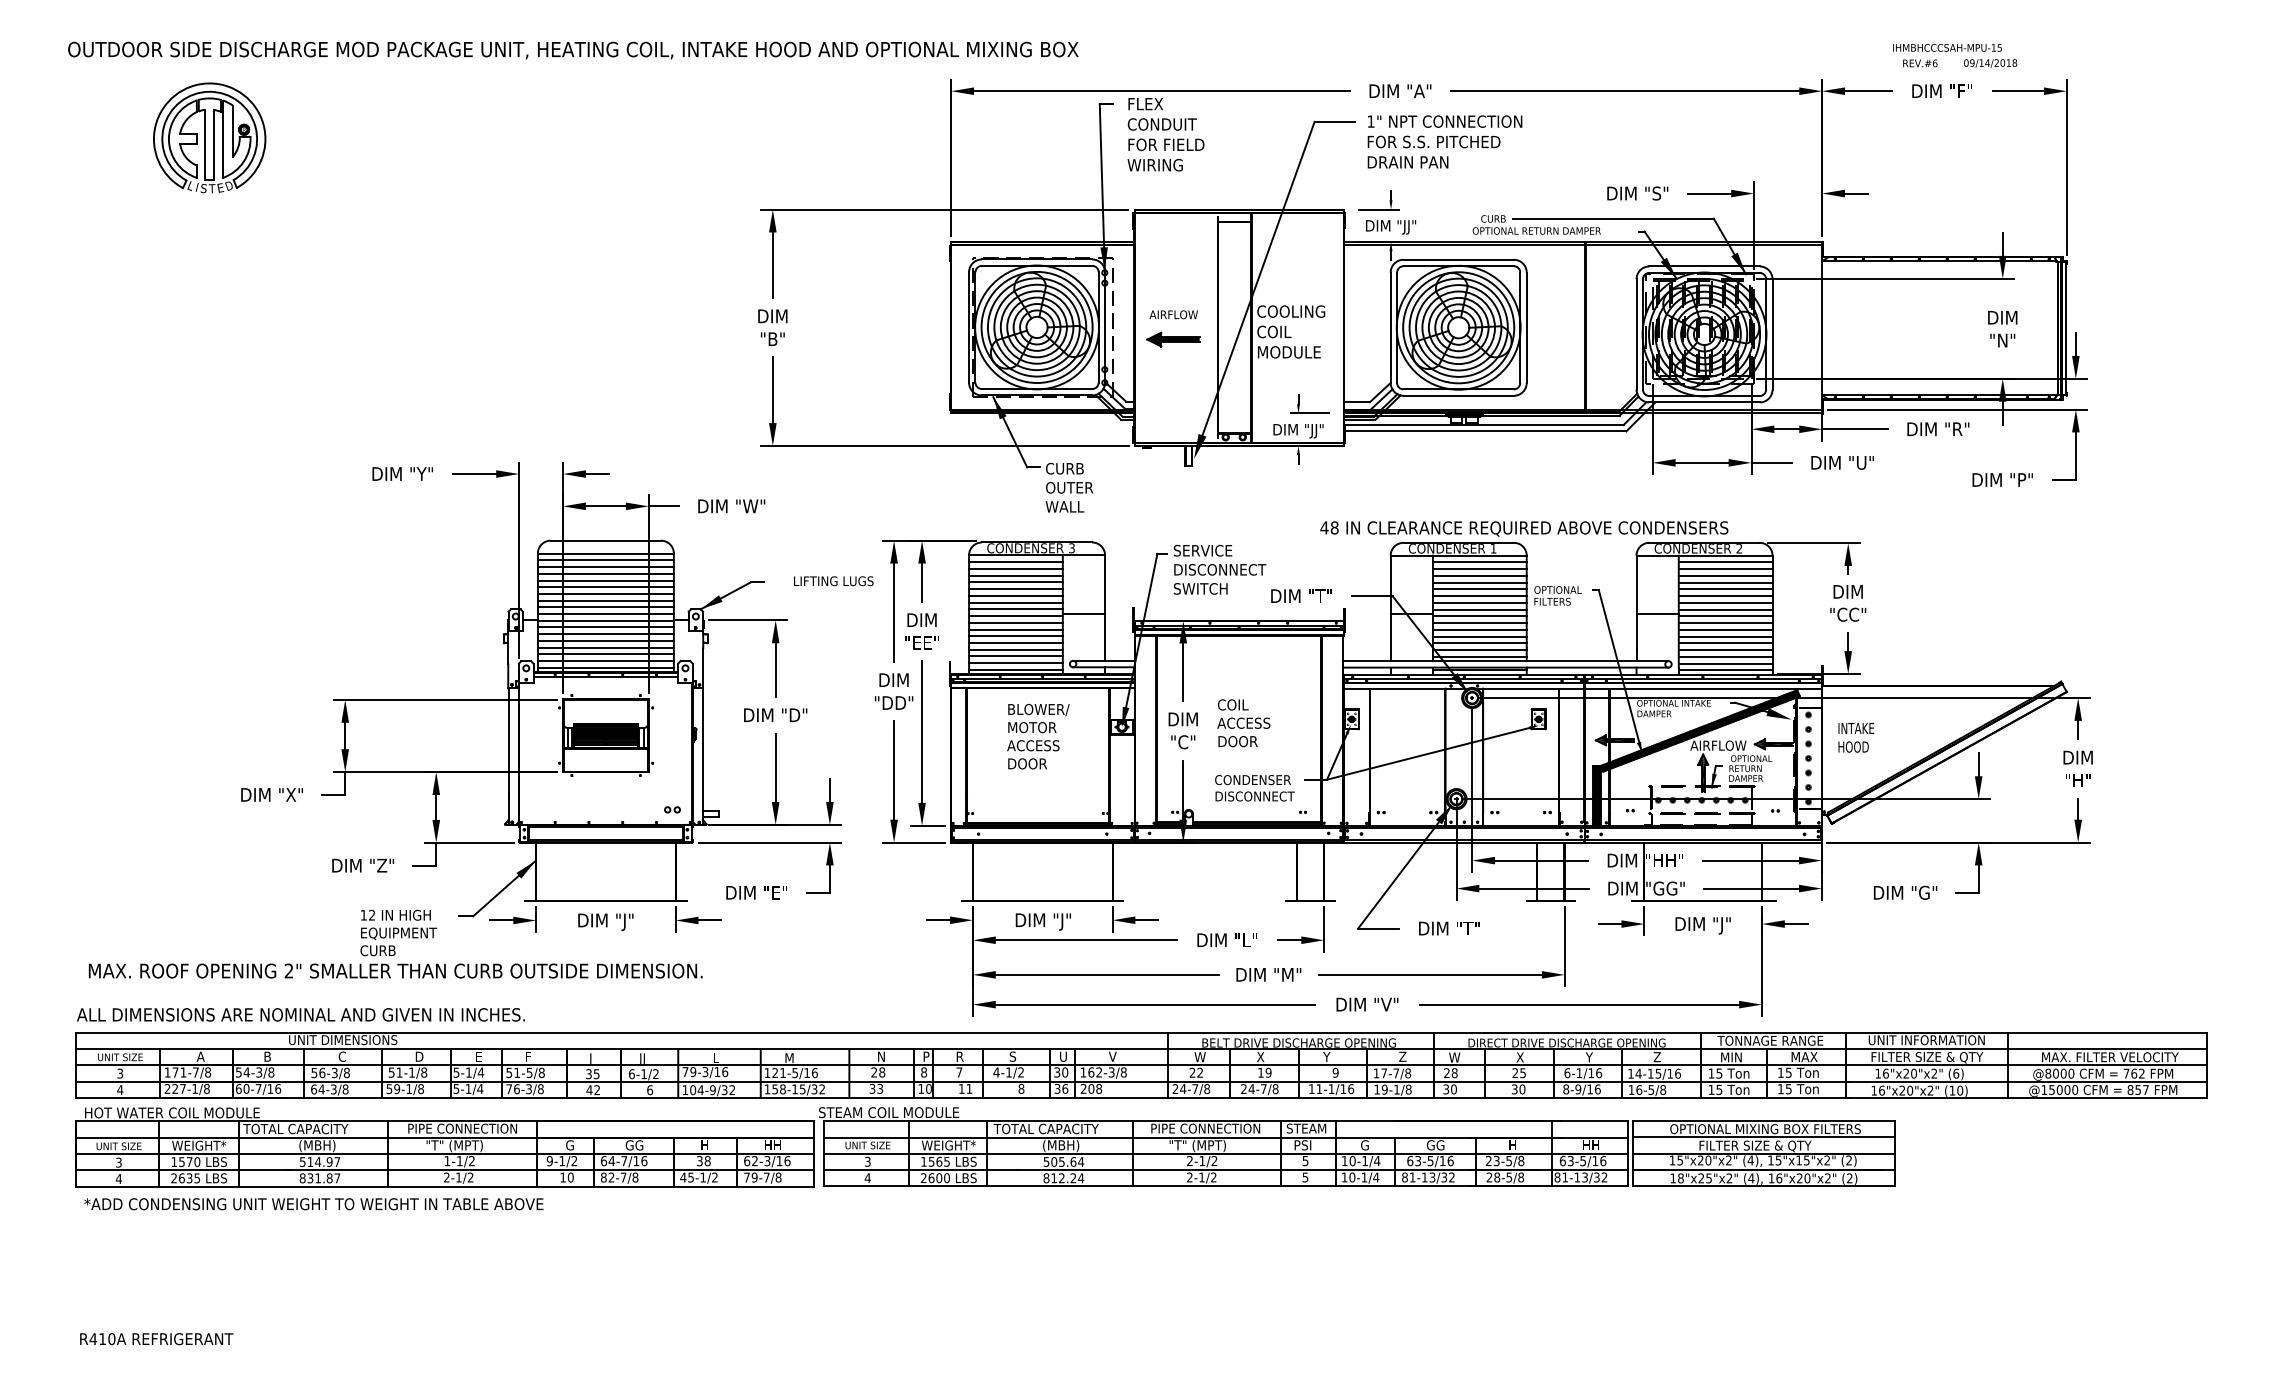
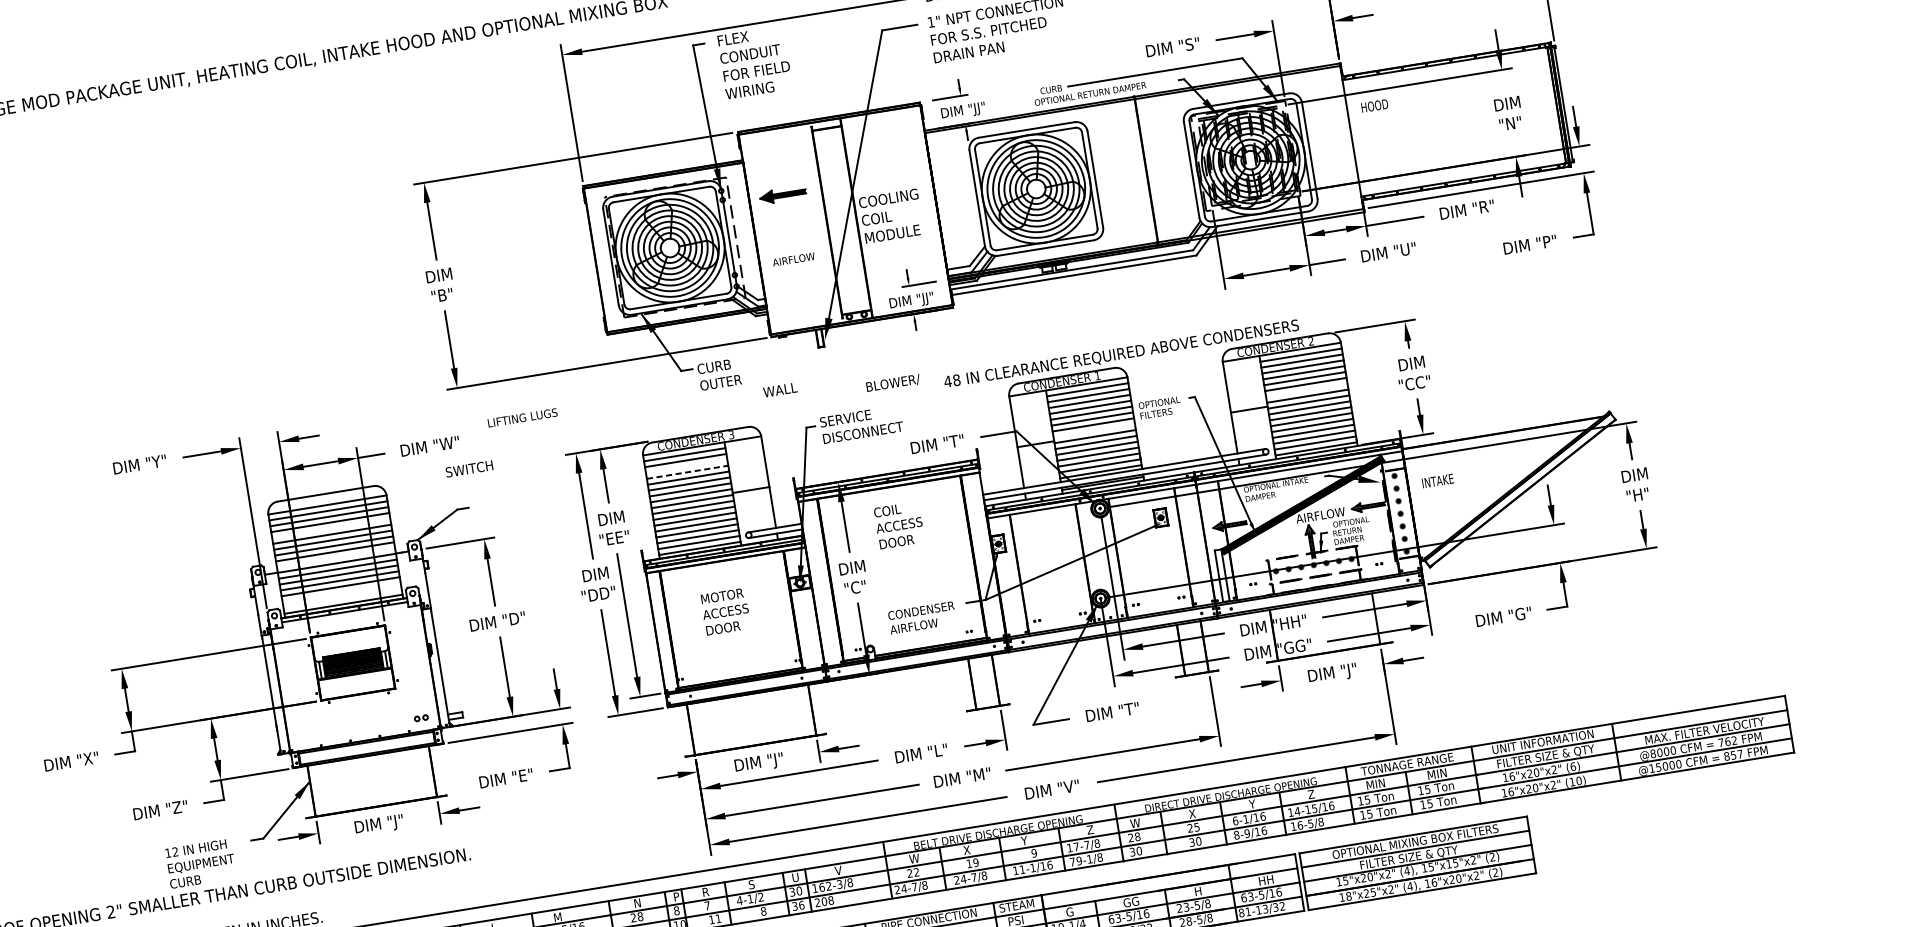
text: (1173, 314) -> (793, 259), moved
part: (1173, 339) -> (783, 195), moved
text: (1064, 506) -> (779, 389), moved
line: (1015, 575) -> (686, 466), removed
line: (605, 580) -> (330, 528), removed
text: (833, 581) -> (522, 418), moved
line: (1015, 582) -> (687, 472), solid -> dashed
text: (1200, 588) -> (469, 468), moved
line: (1725, 602) -> (1306, 390), removed
line: (1479, 609) -> (1093, 430), removed
line: (605, 614) -> (335, 557), removed
line: (605, 654) -> (341, 592), removed
line: (605, 661) -> (342, 598), removed
text: (1038, 710) -> (893, 383), moved
text: (1243, 723) -> (899, 525), moved
text: (1853, 746) -> (1374, 105), moved
hatch: (1596, 795) -> (1221, 575), removed
text: (1254, 796) -> (924, 624), DISCONNECT -> AIRFLOW
text: (1809, 1057) -> (1443, 773), MAX -> MIN
text: (1376, 1089) -> (1072, 862), 19-1/8 -> 79-1/8

